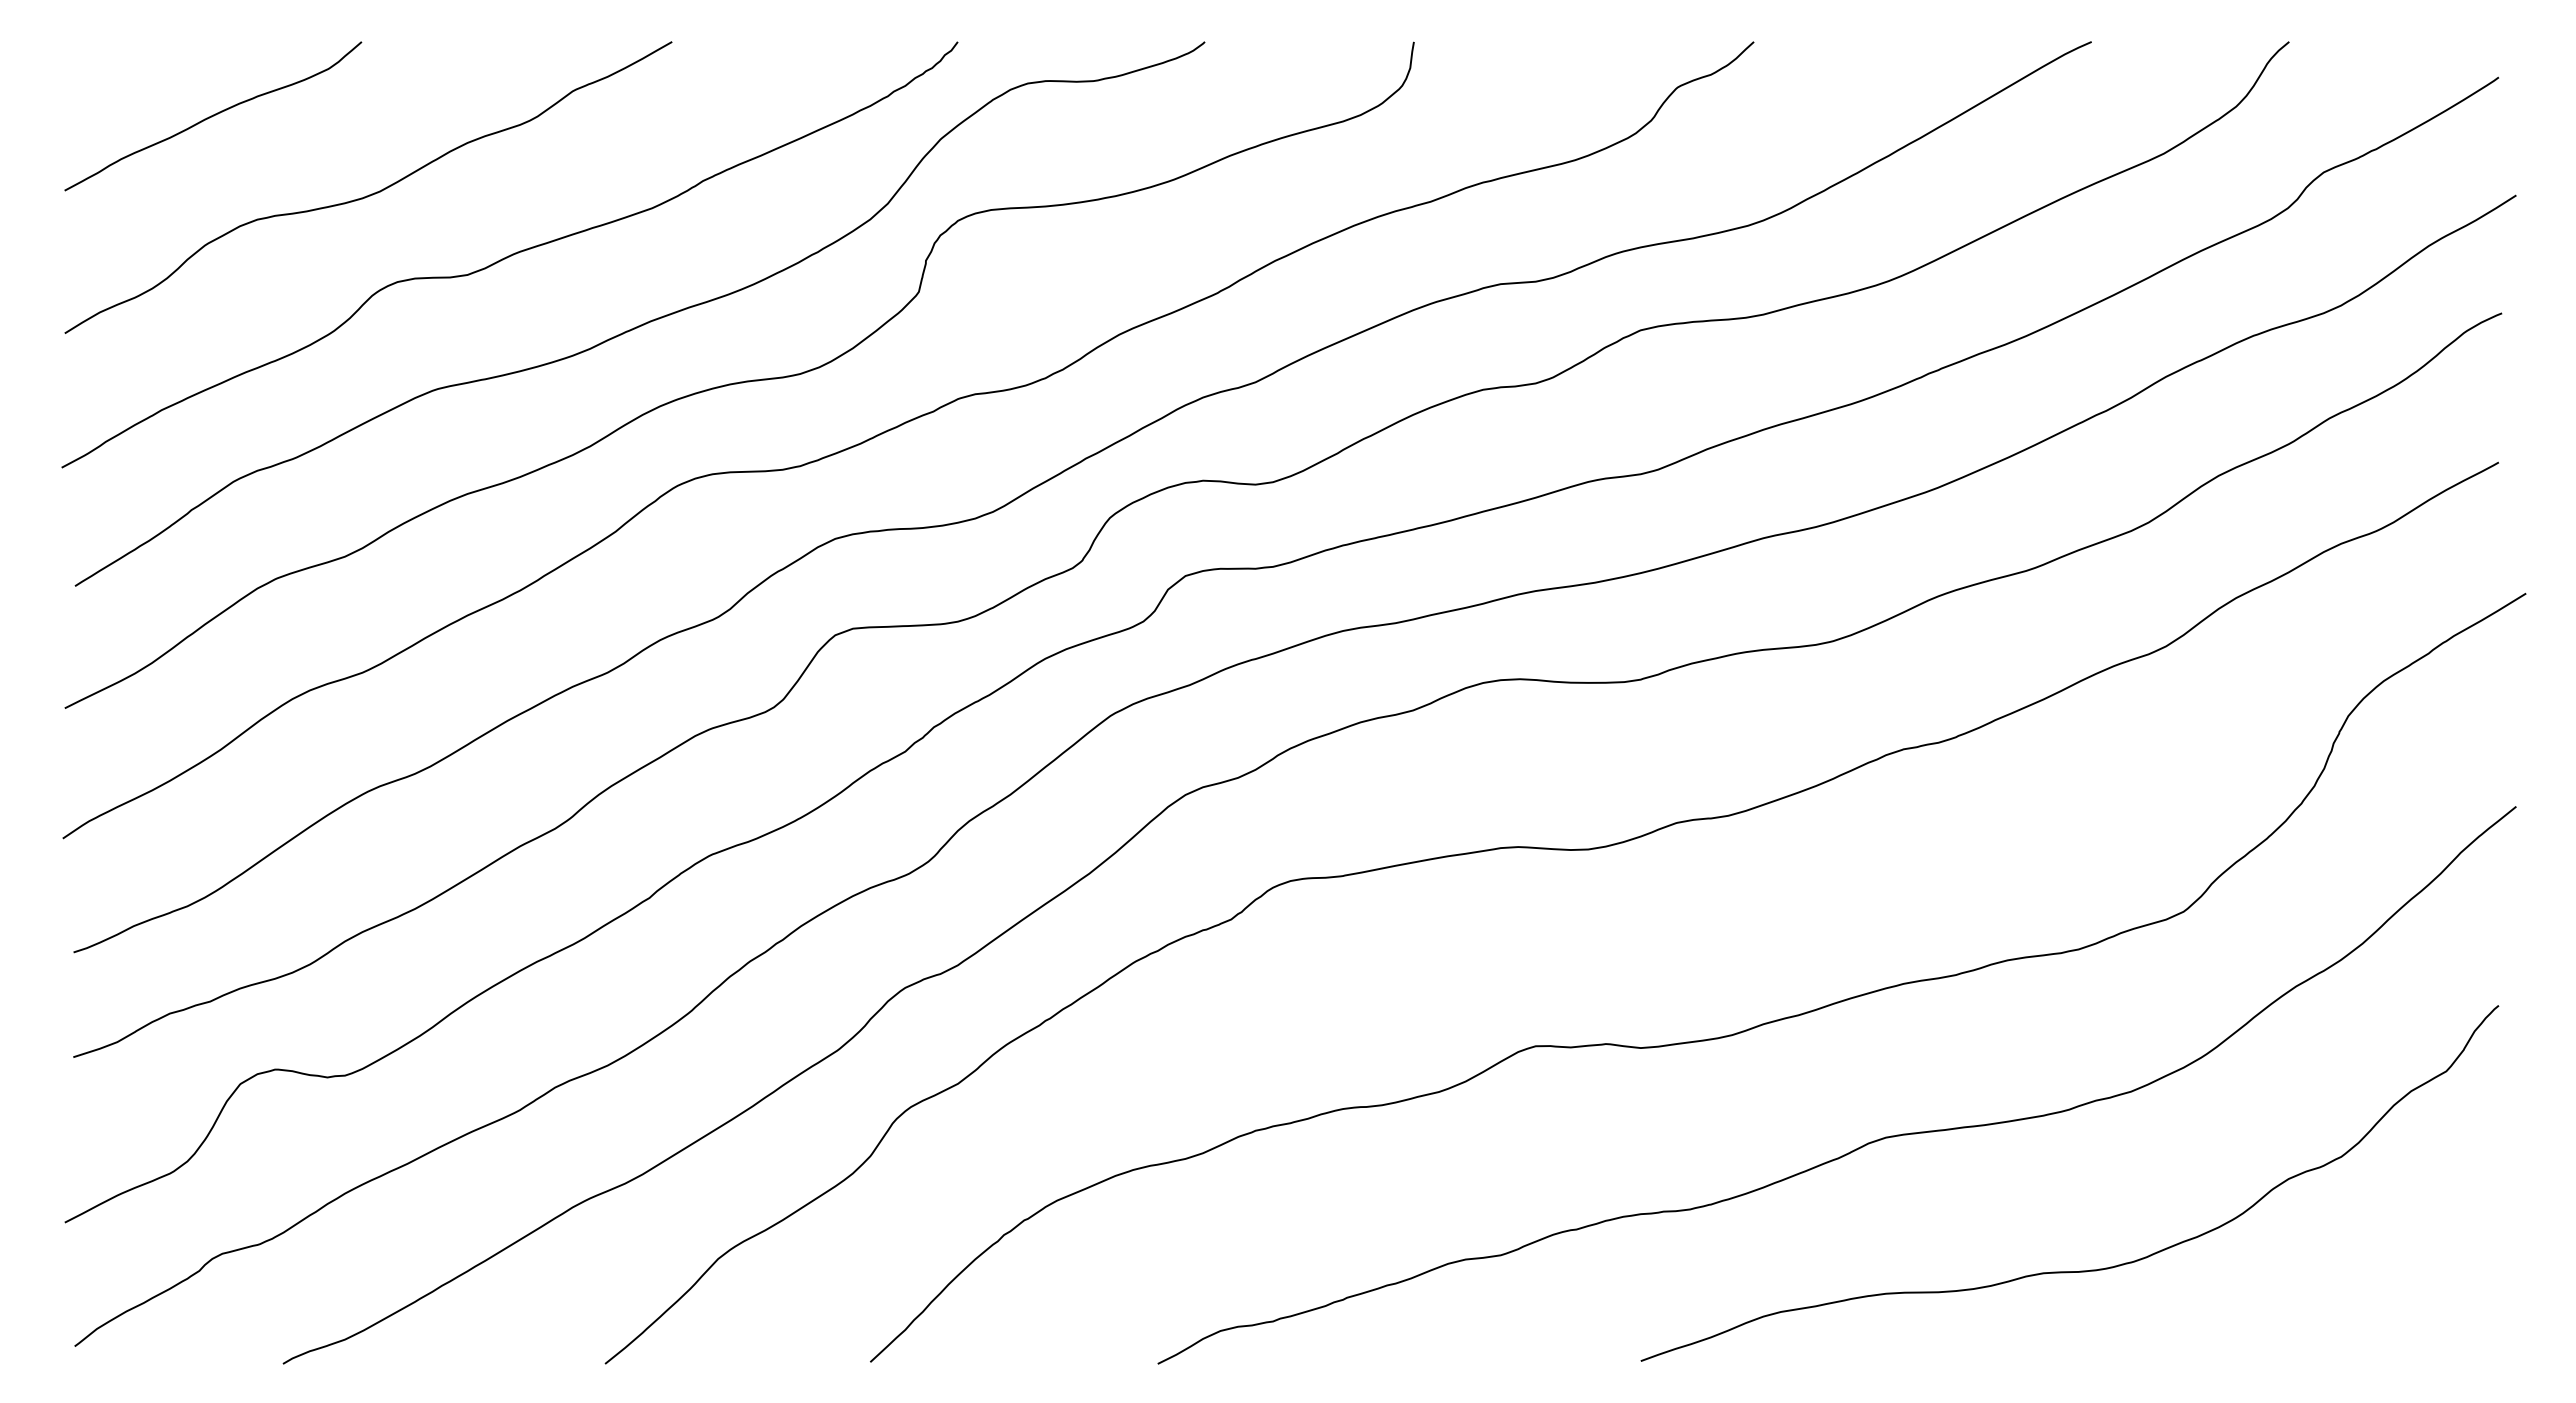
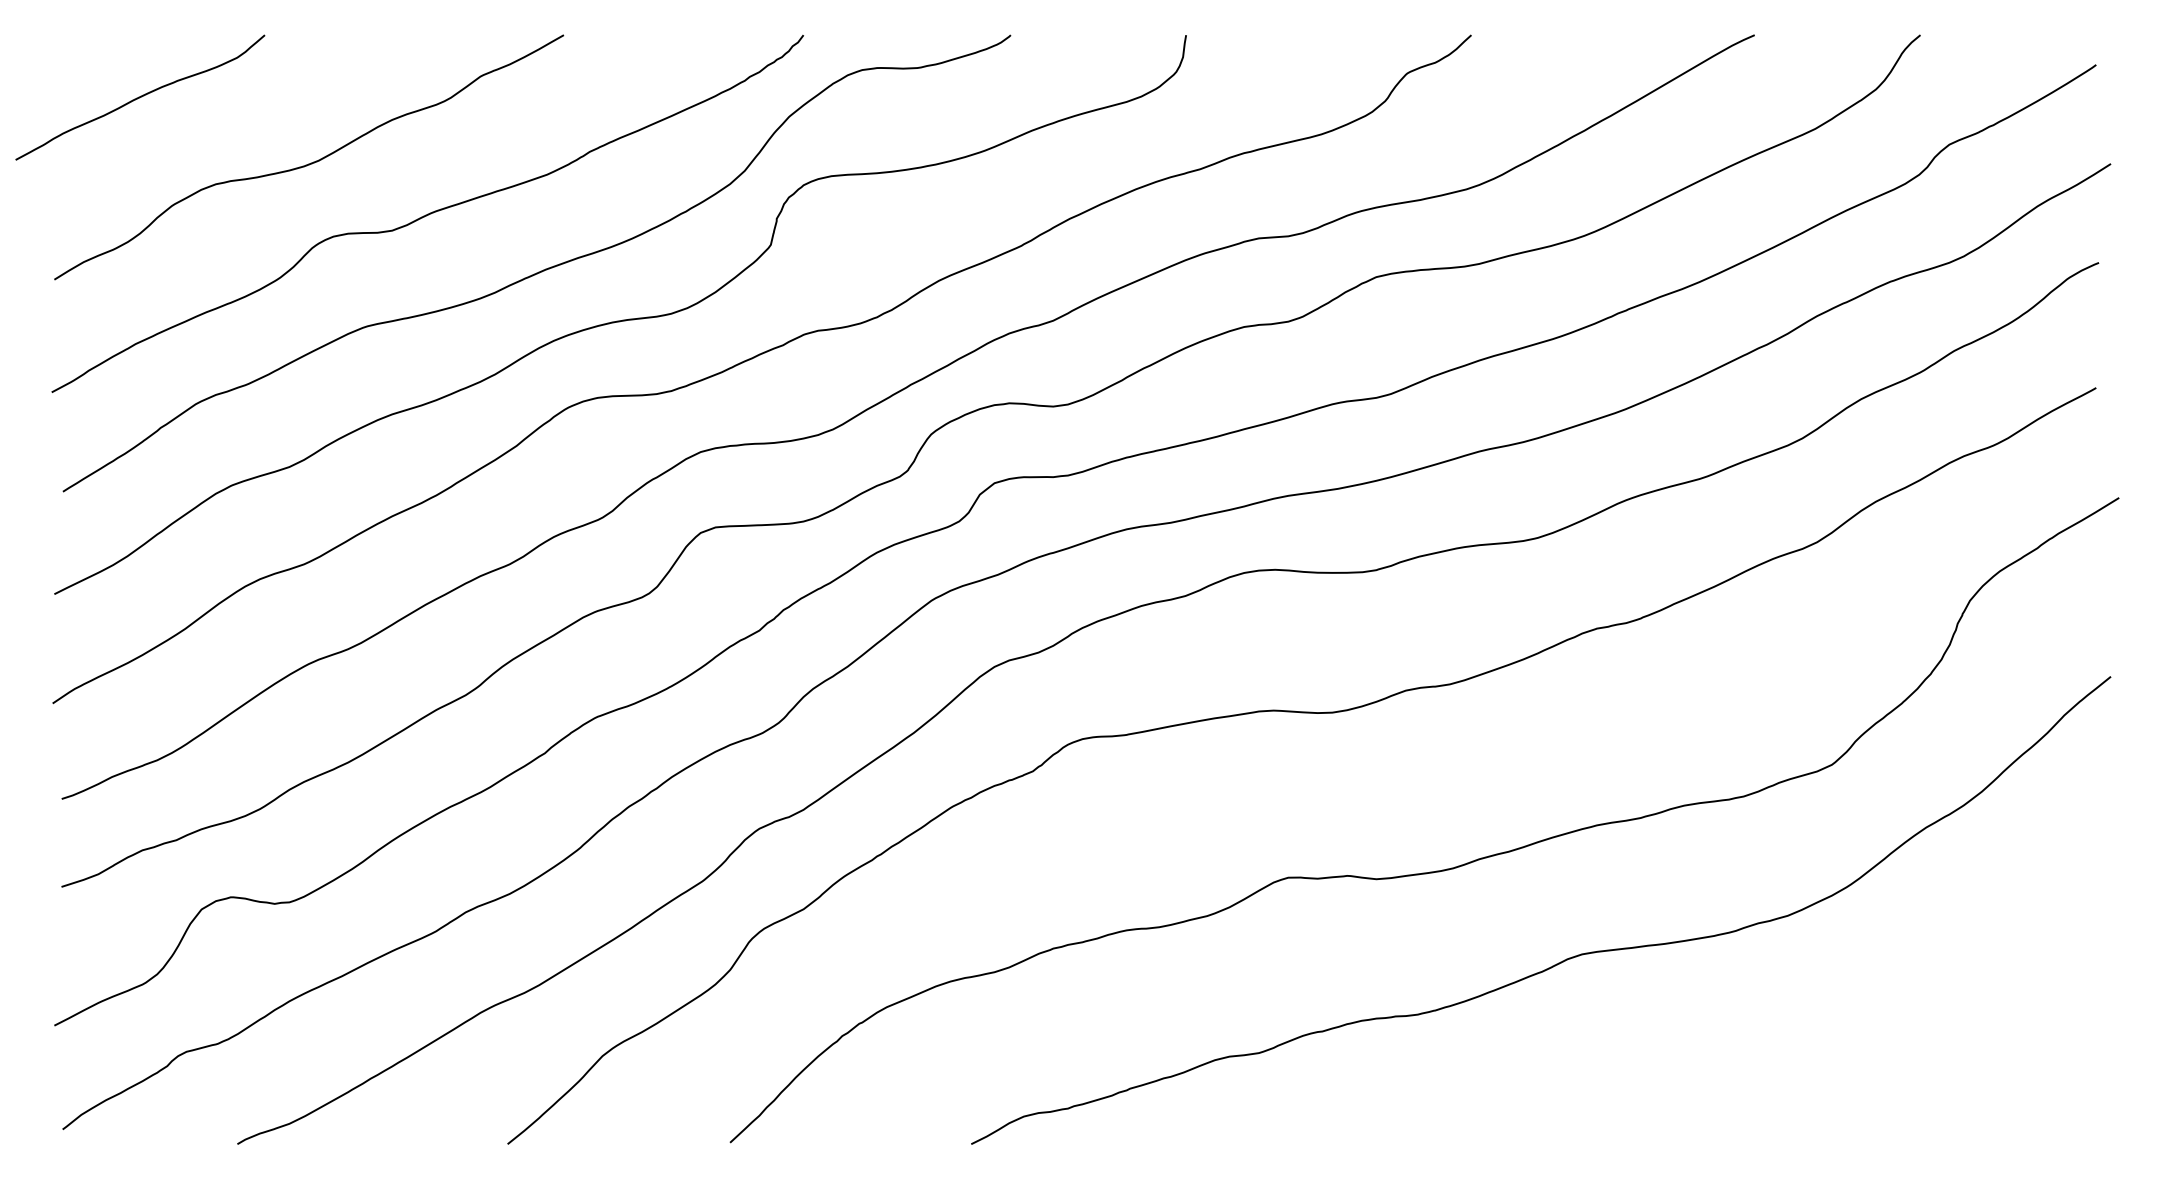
curve: (213, 116) -> (140, 97), moved
curve: (2080, 1270) -> (1745, 1065), removed

